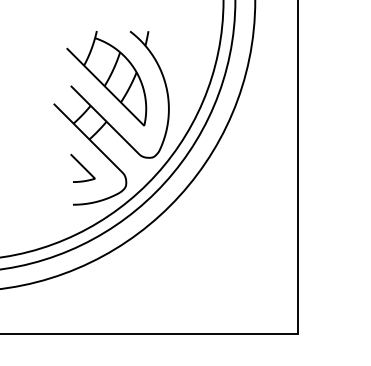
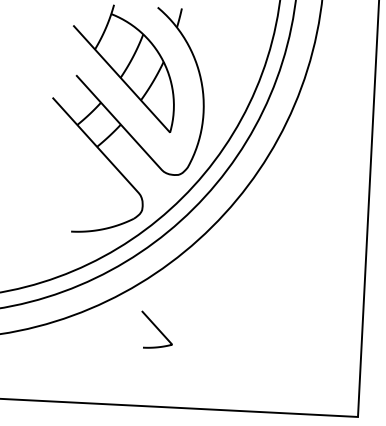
curve: (82, 167) -> (156, 329), moved

